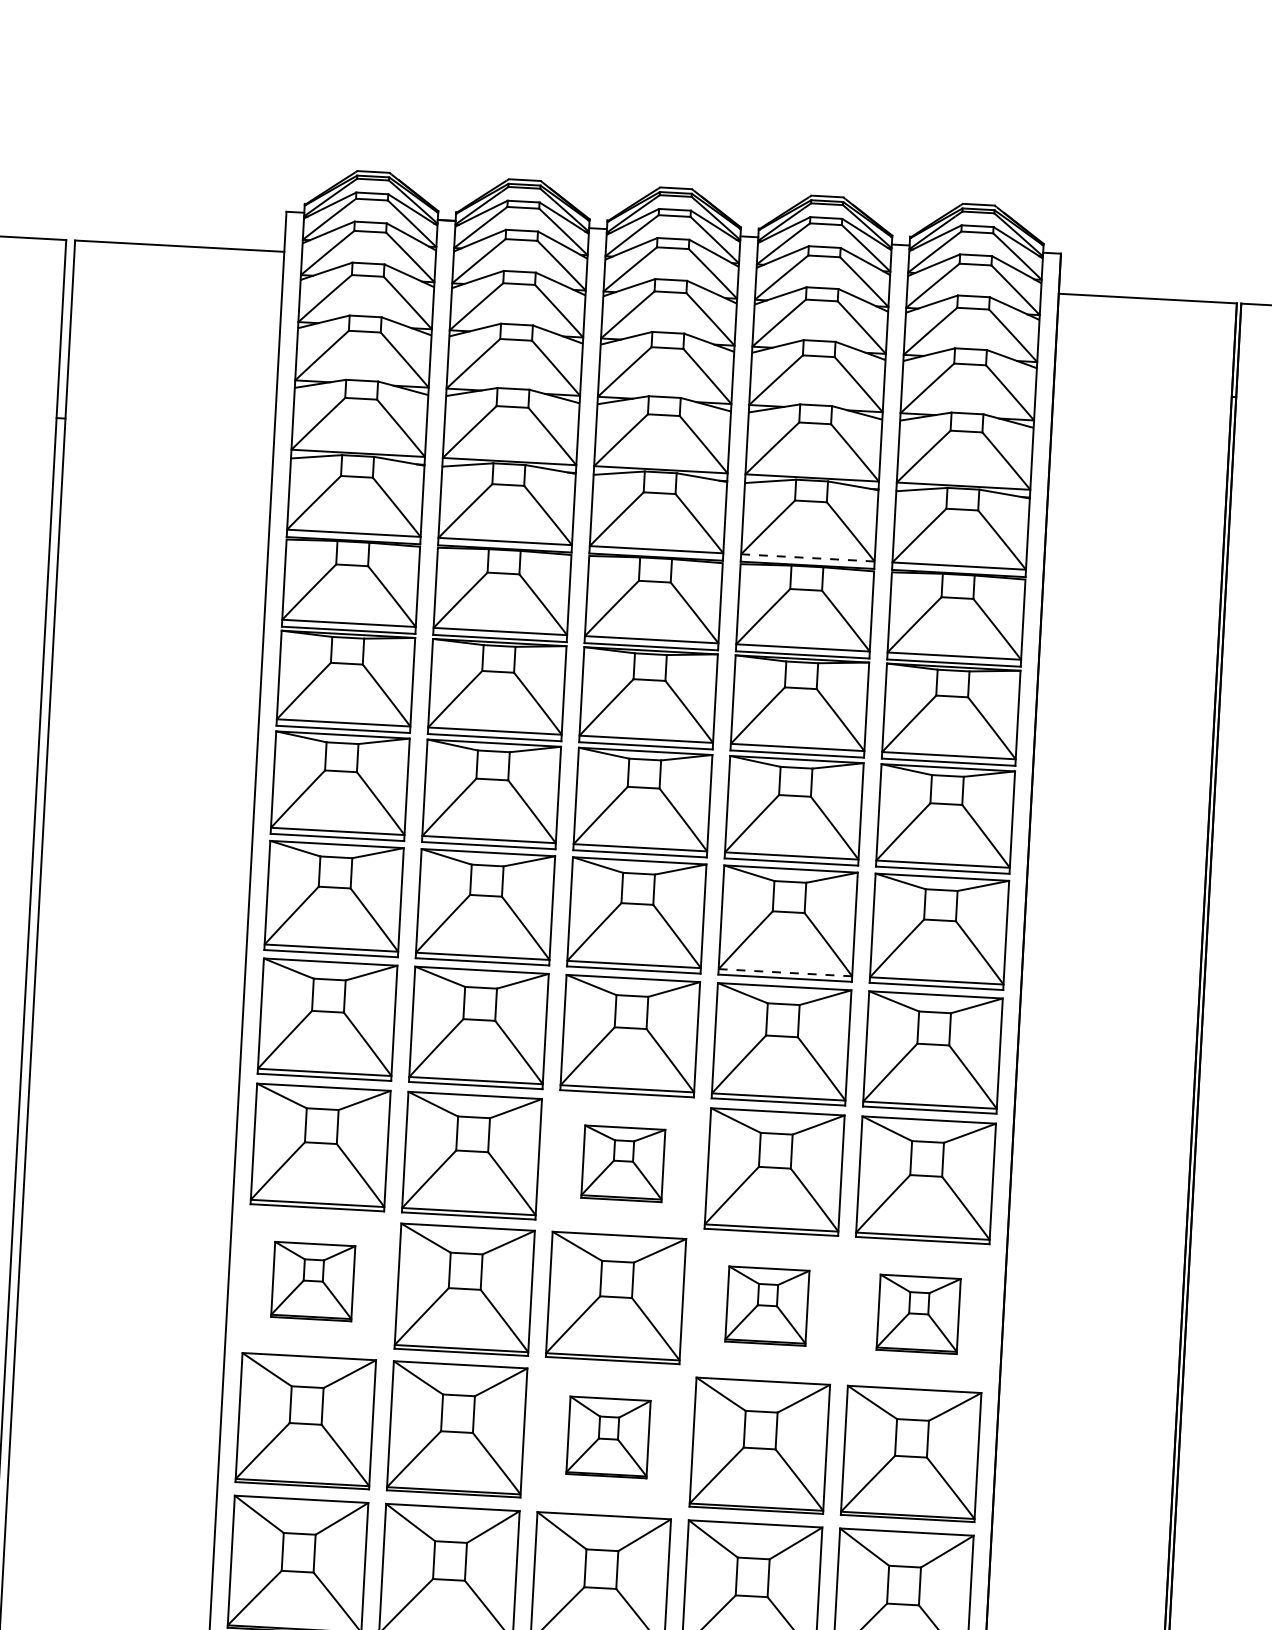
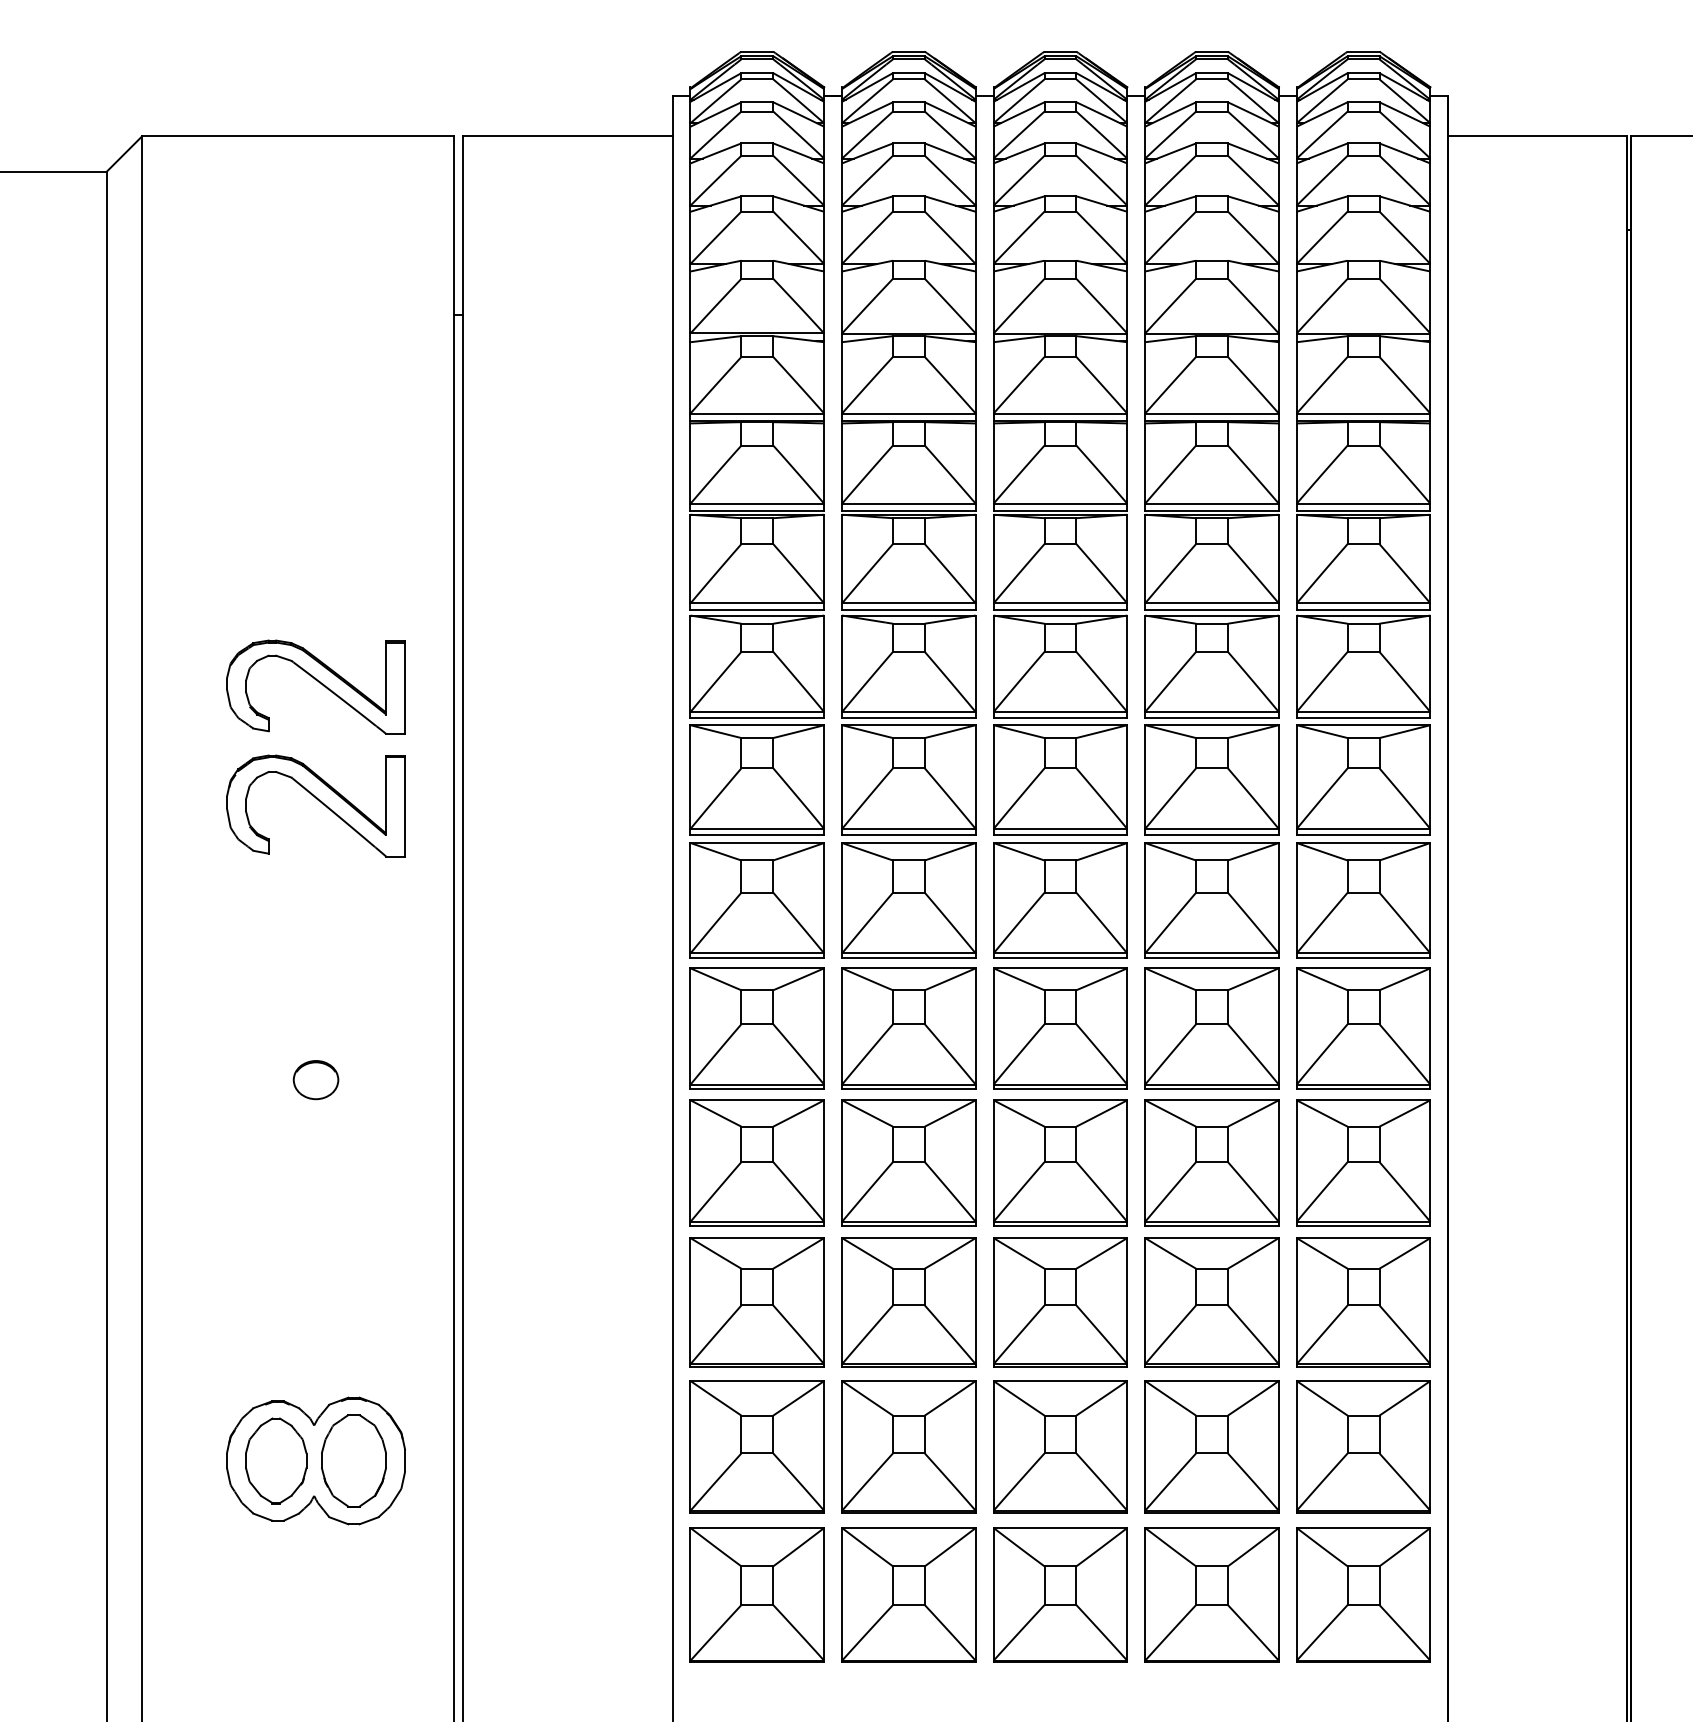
line: (808, 557) -> (1212, 413), dashed -> solid
line: (785, 972) -> (1212, 828), dashed -> solid
part: (623, 1163) -> (1060, 1028), size x1.67
part: (312, 1281) -> (756, 1162), size x1.67
part: (766, 1305) -> (1211, 1162), size x1.67
part: (918, 1313) -> (1363, 1162), size x1.67
part: (608, 1437) -> (1060, 1302), size x1.67

